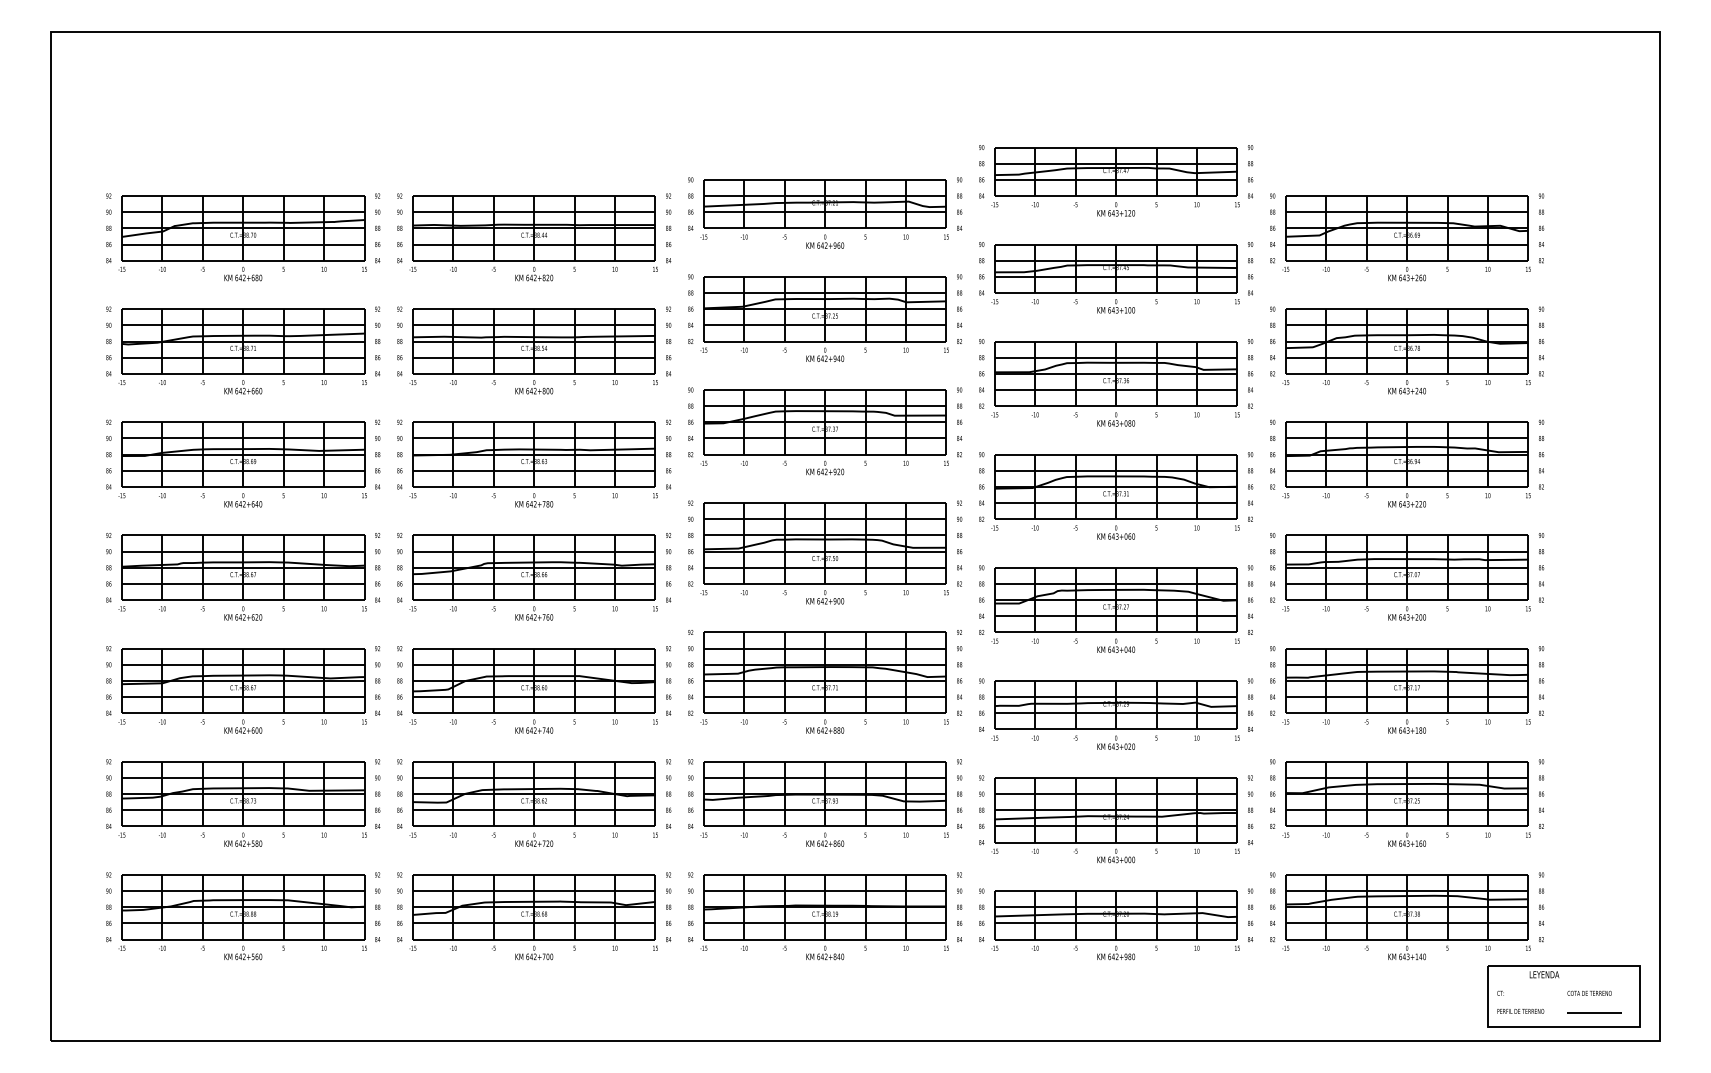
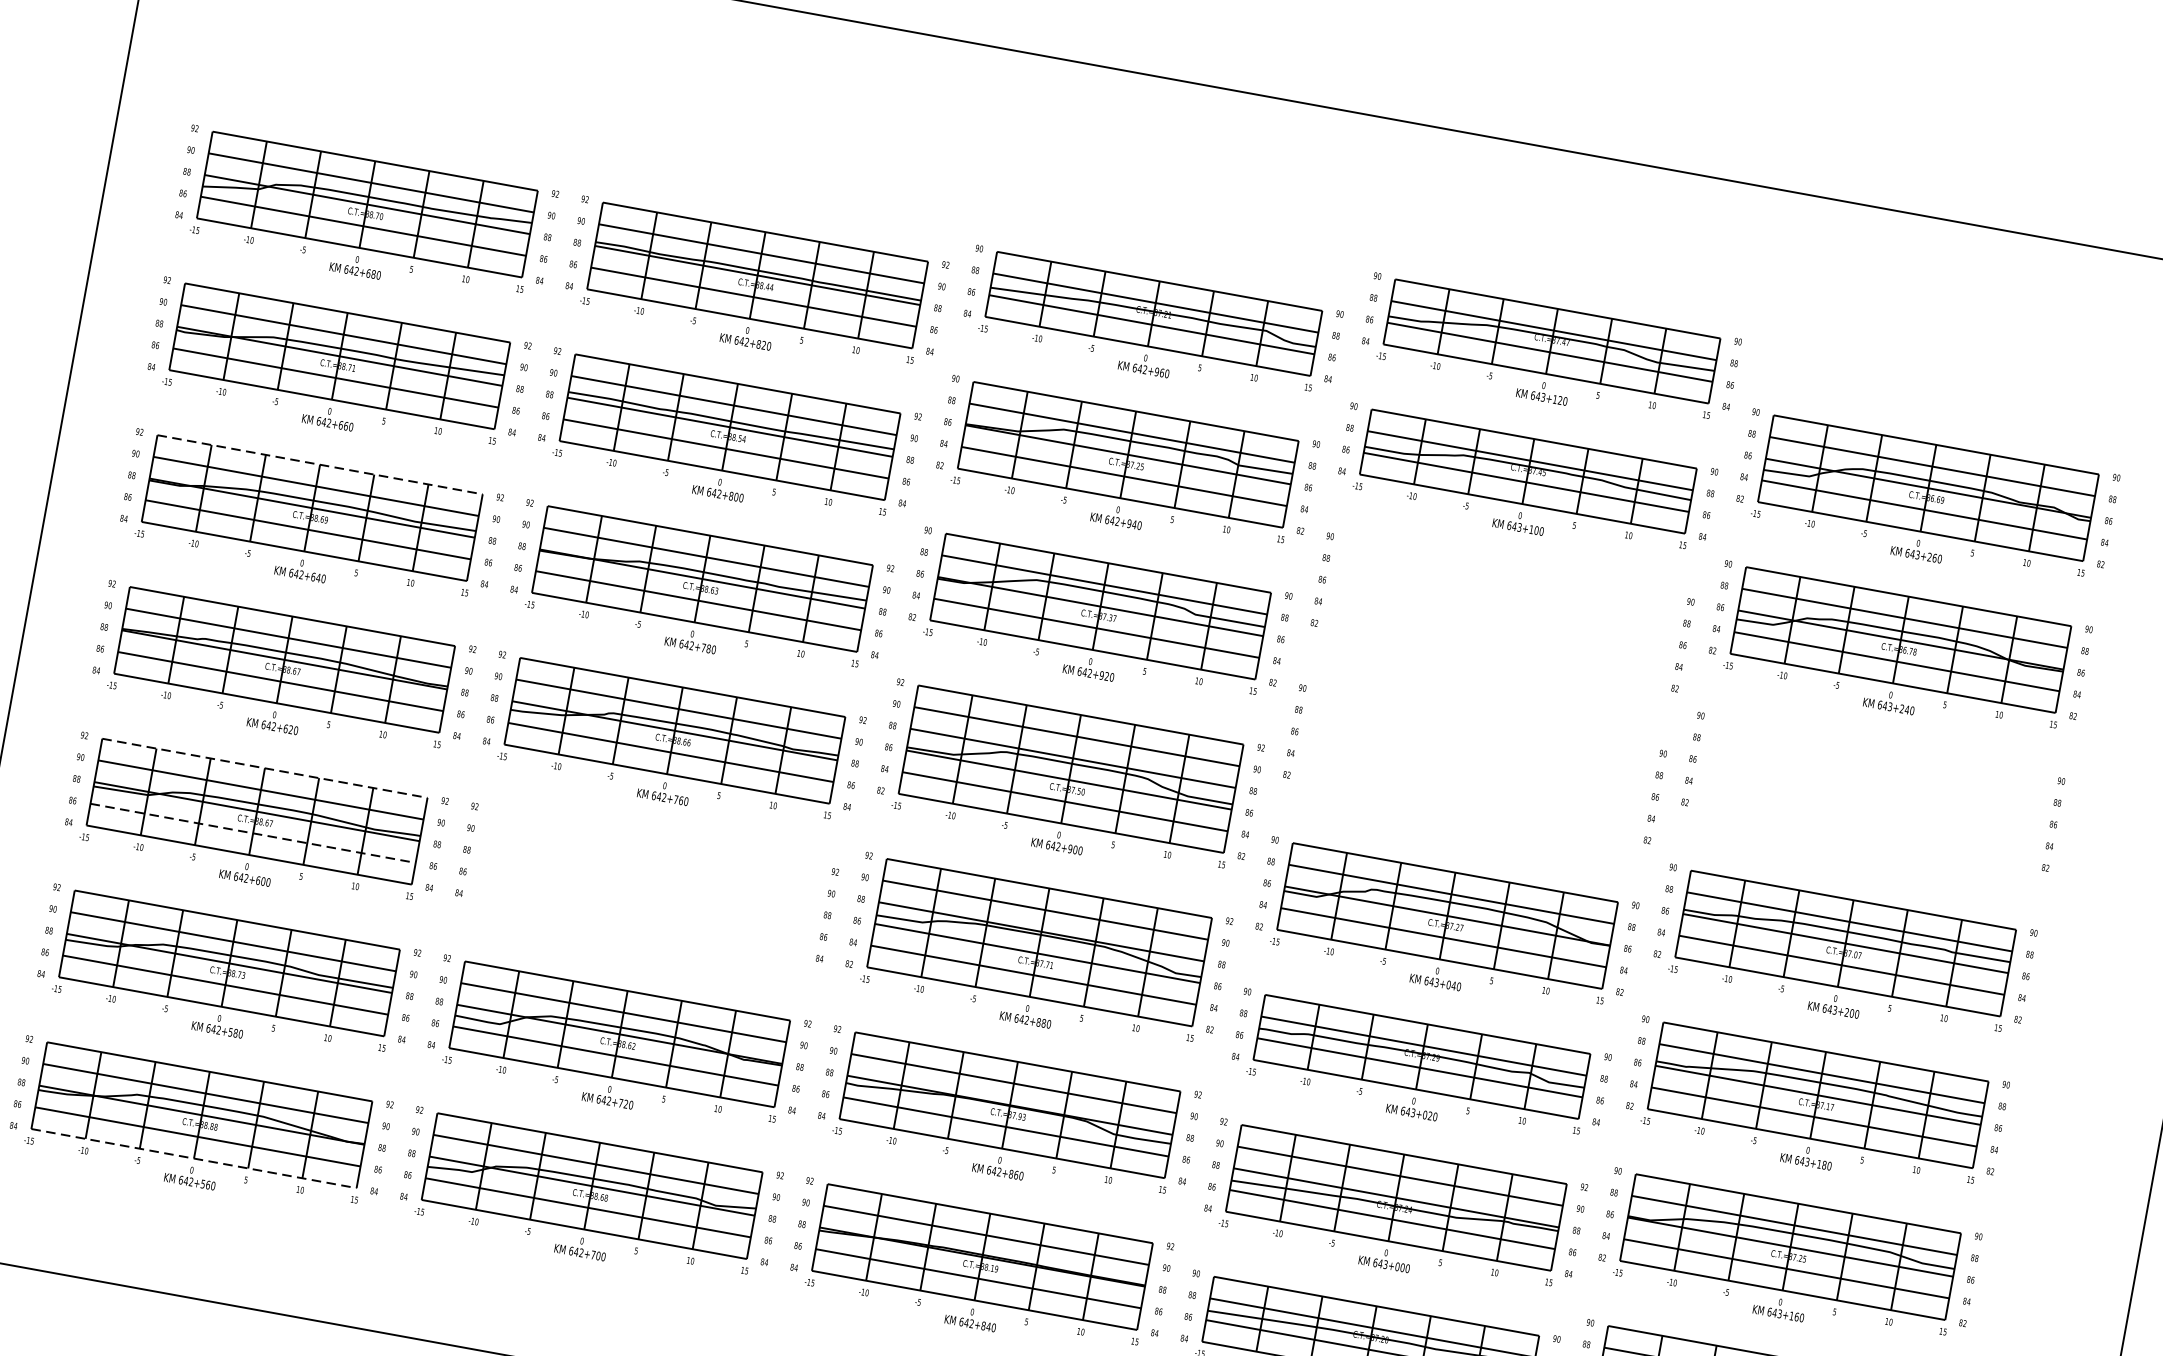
part: (1115, 383) -> (1499, 625), removed
line: (243, 422) -> (320, 465), solid -> dashed
part: (1406, 464) -> (1870, 804), removed
part: (1115, 496) -> (1471, 776), removed
line: (243, 648) -> (265, 768), solid -> dashed
part: (533, 690) -> (644, 895), removed
line: (243, 697) -> (253, 833), solid -> dashed
line: (243, 939) -> (194, 1158), solid -> dashed

